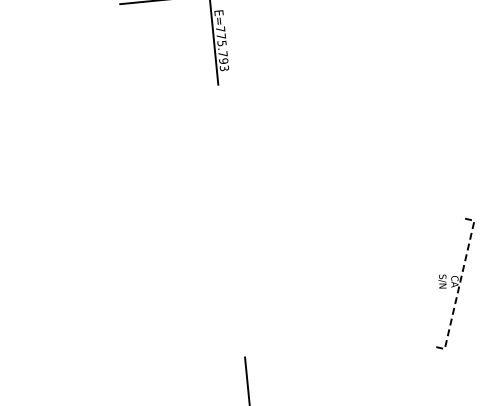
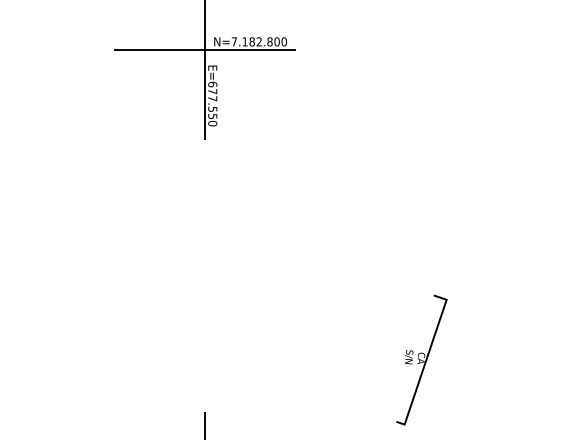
text: (222, 48) -> (212, 103), E=775.793 -> E=677.550
line: (460, 282) -> (426, 359), dashed -> solid

